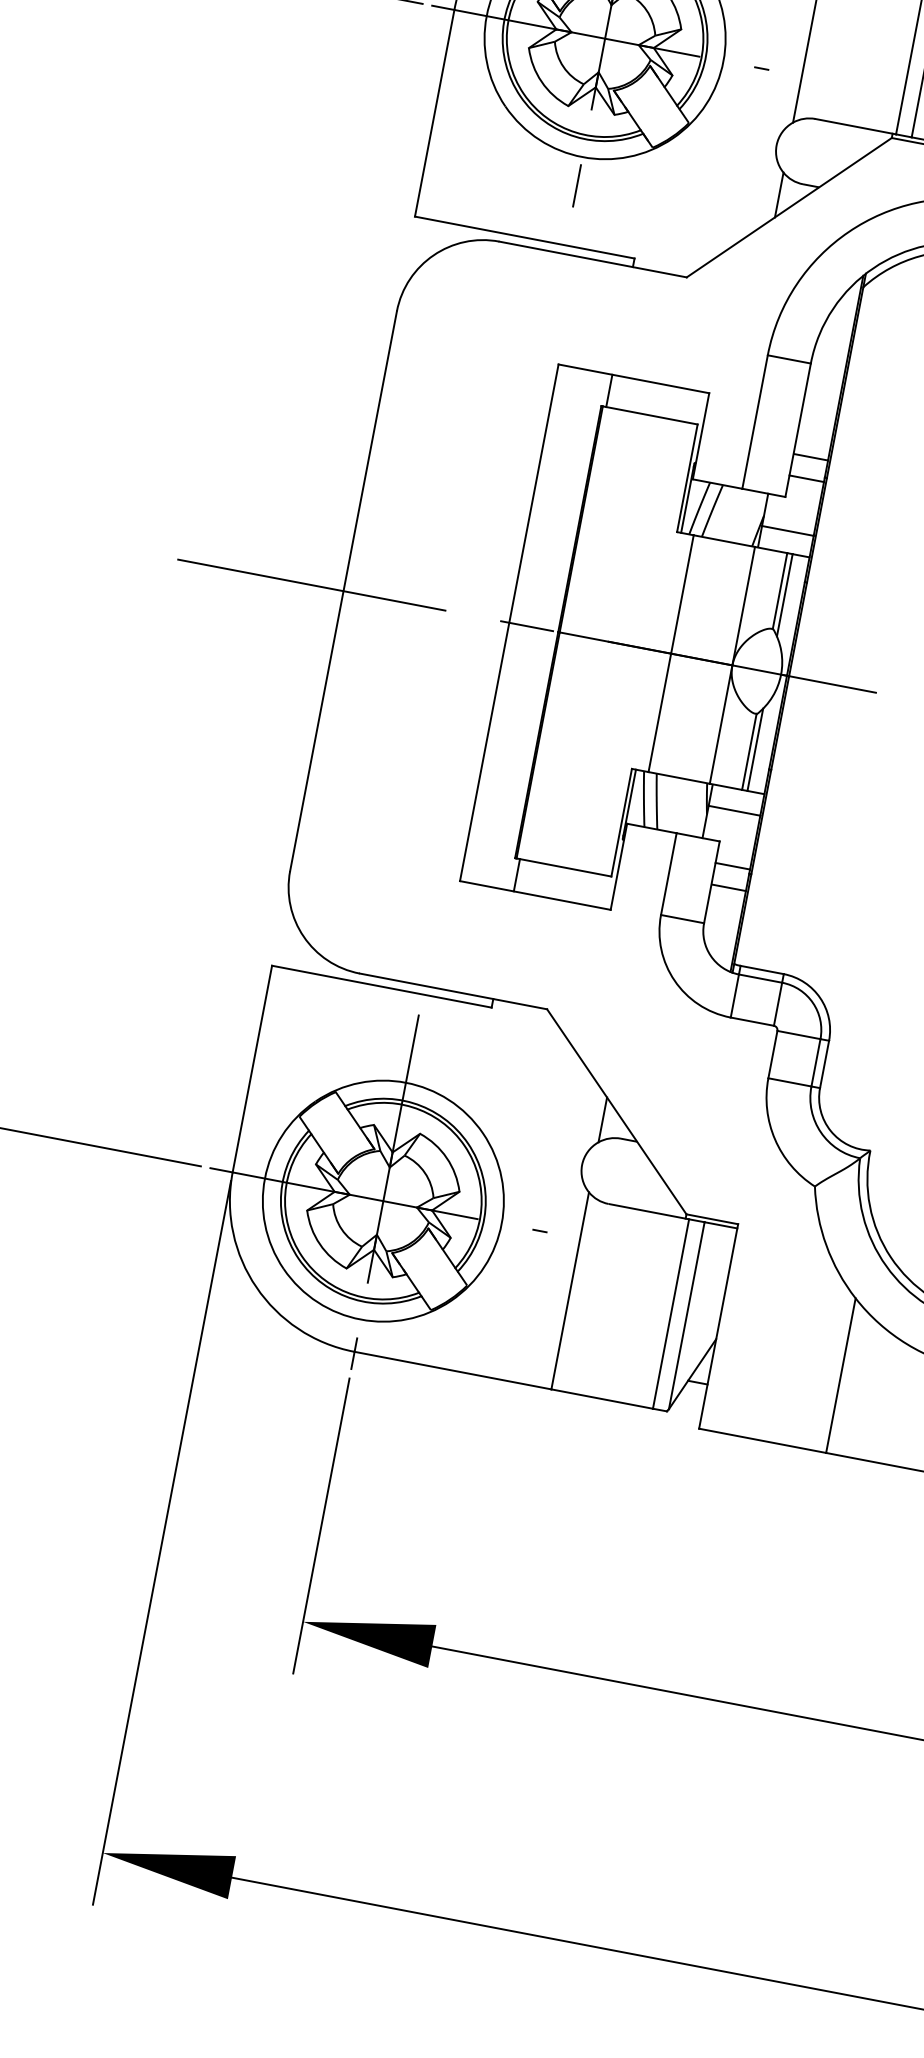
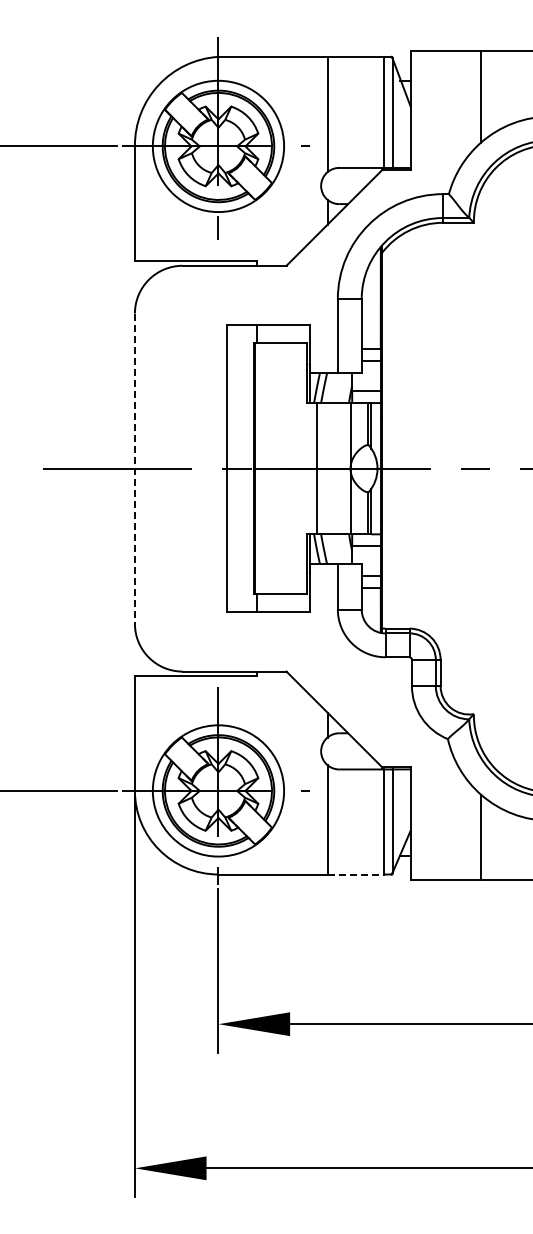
line: (342, 592) -> (134, 469), solid -> dashed
line: (603, 1399) -> (356, 874), solid -> dashed

